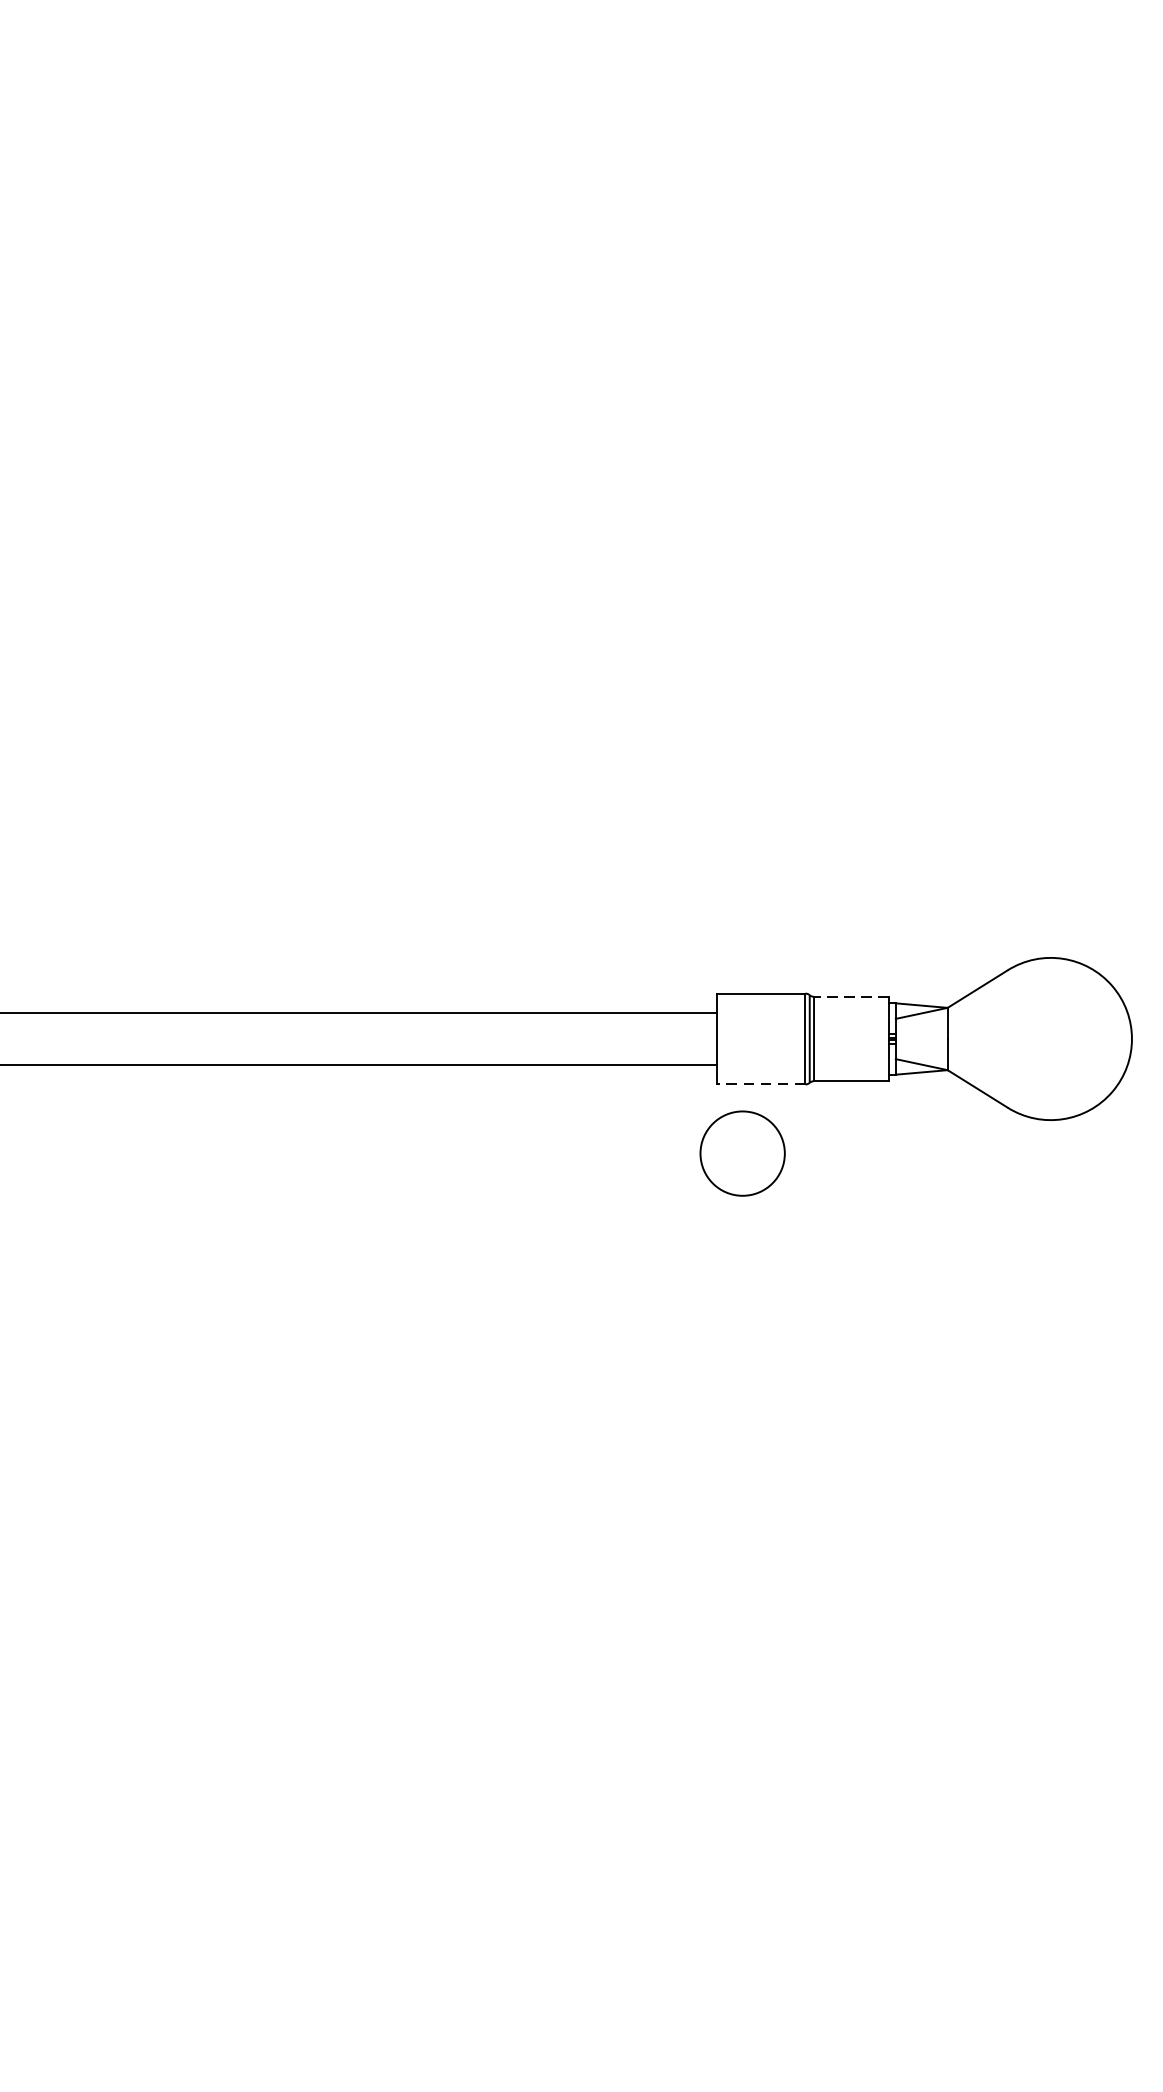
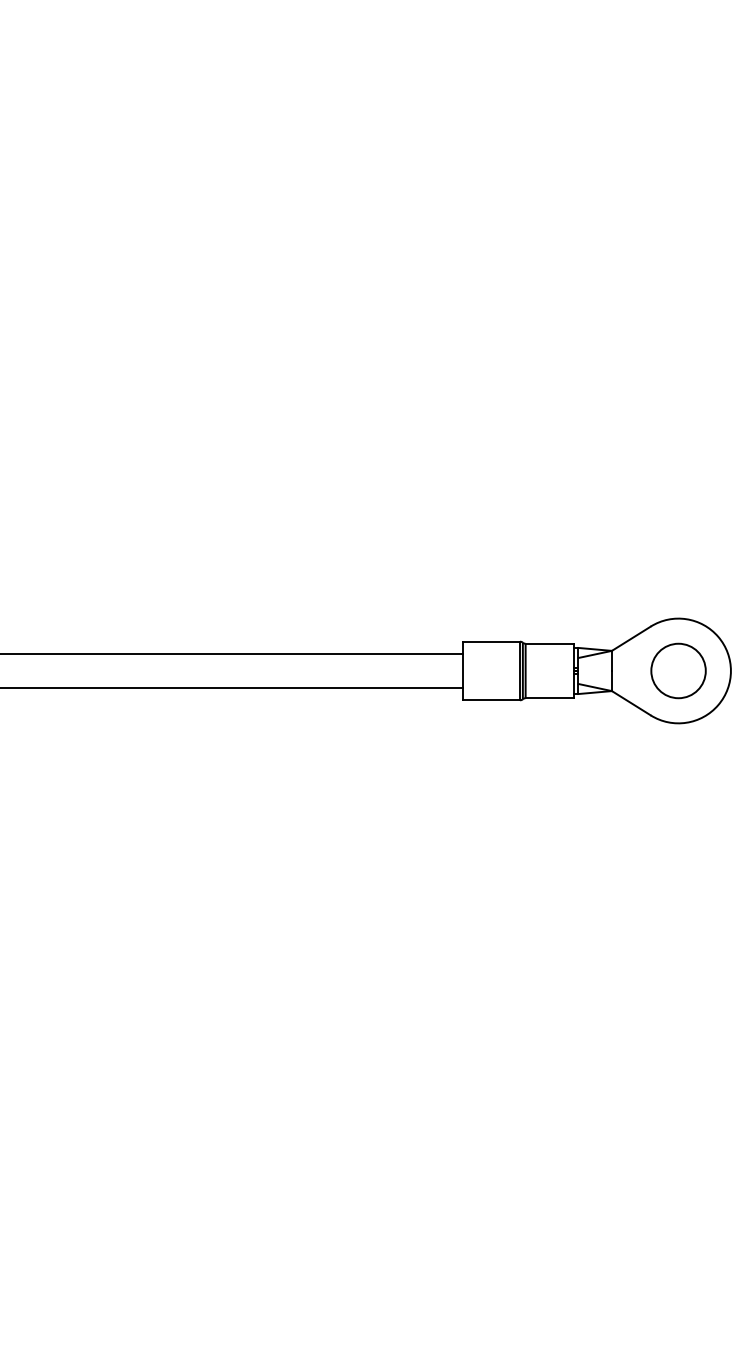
line: (850, 996) -> (549, 643), dashed -> solid
line: (761, 1084) -> (491, 700), dashed -> solid
circle: (742, 1152) -> (678, 670), moved

